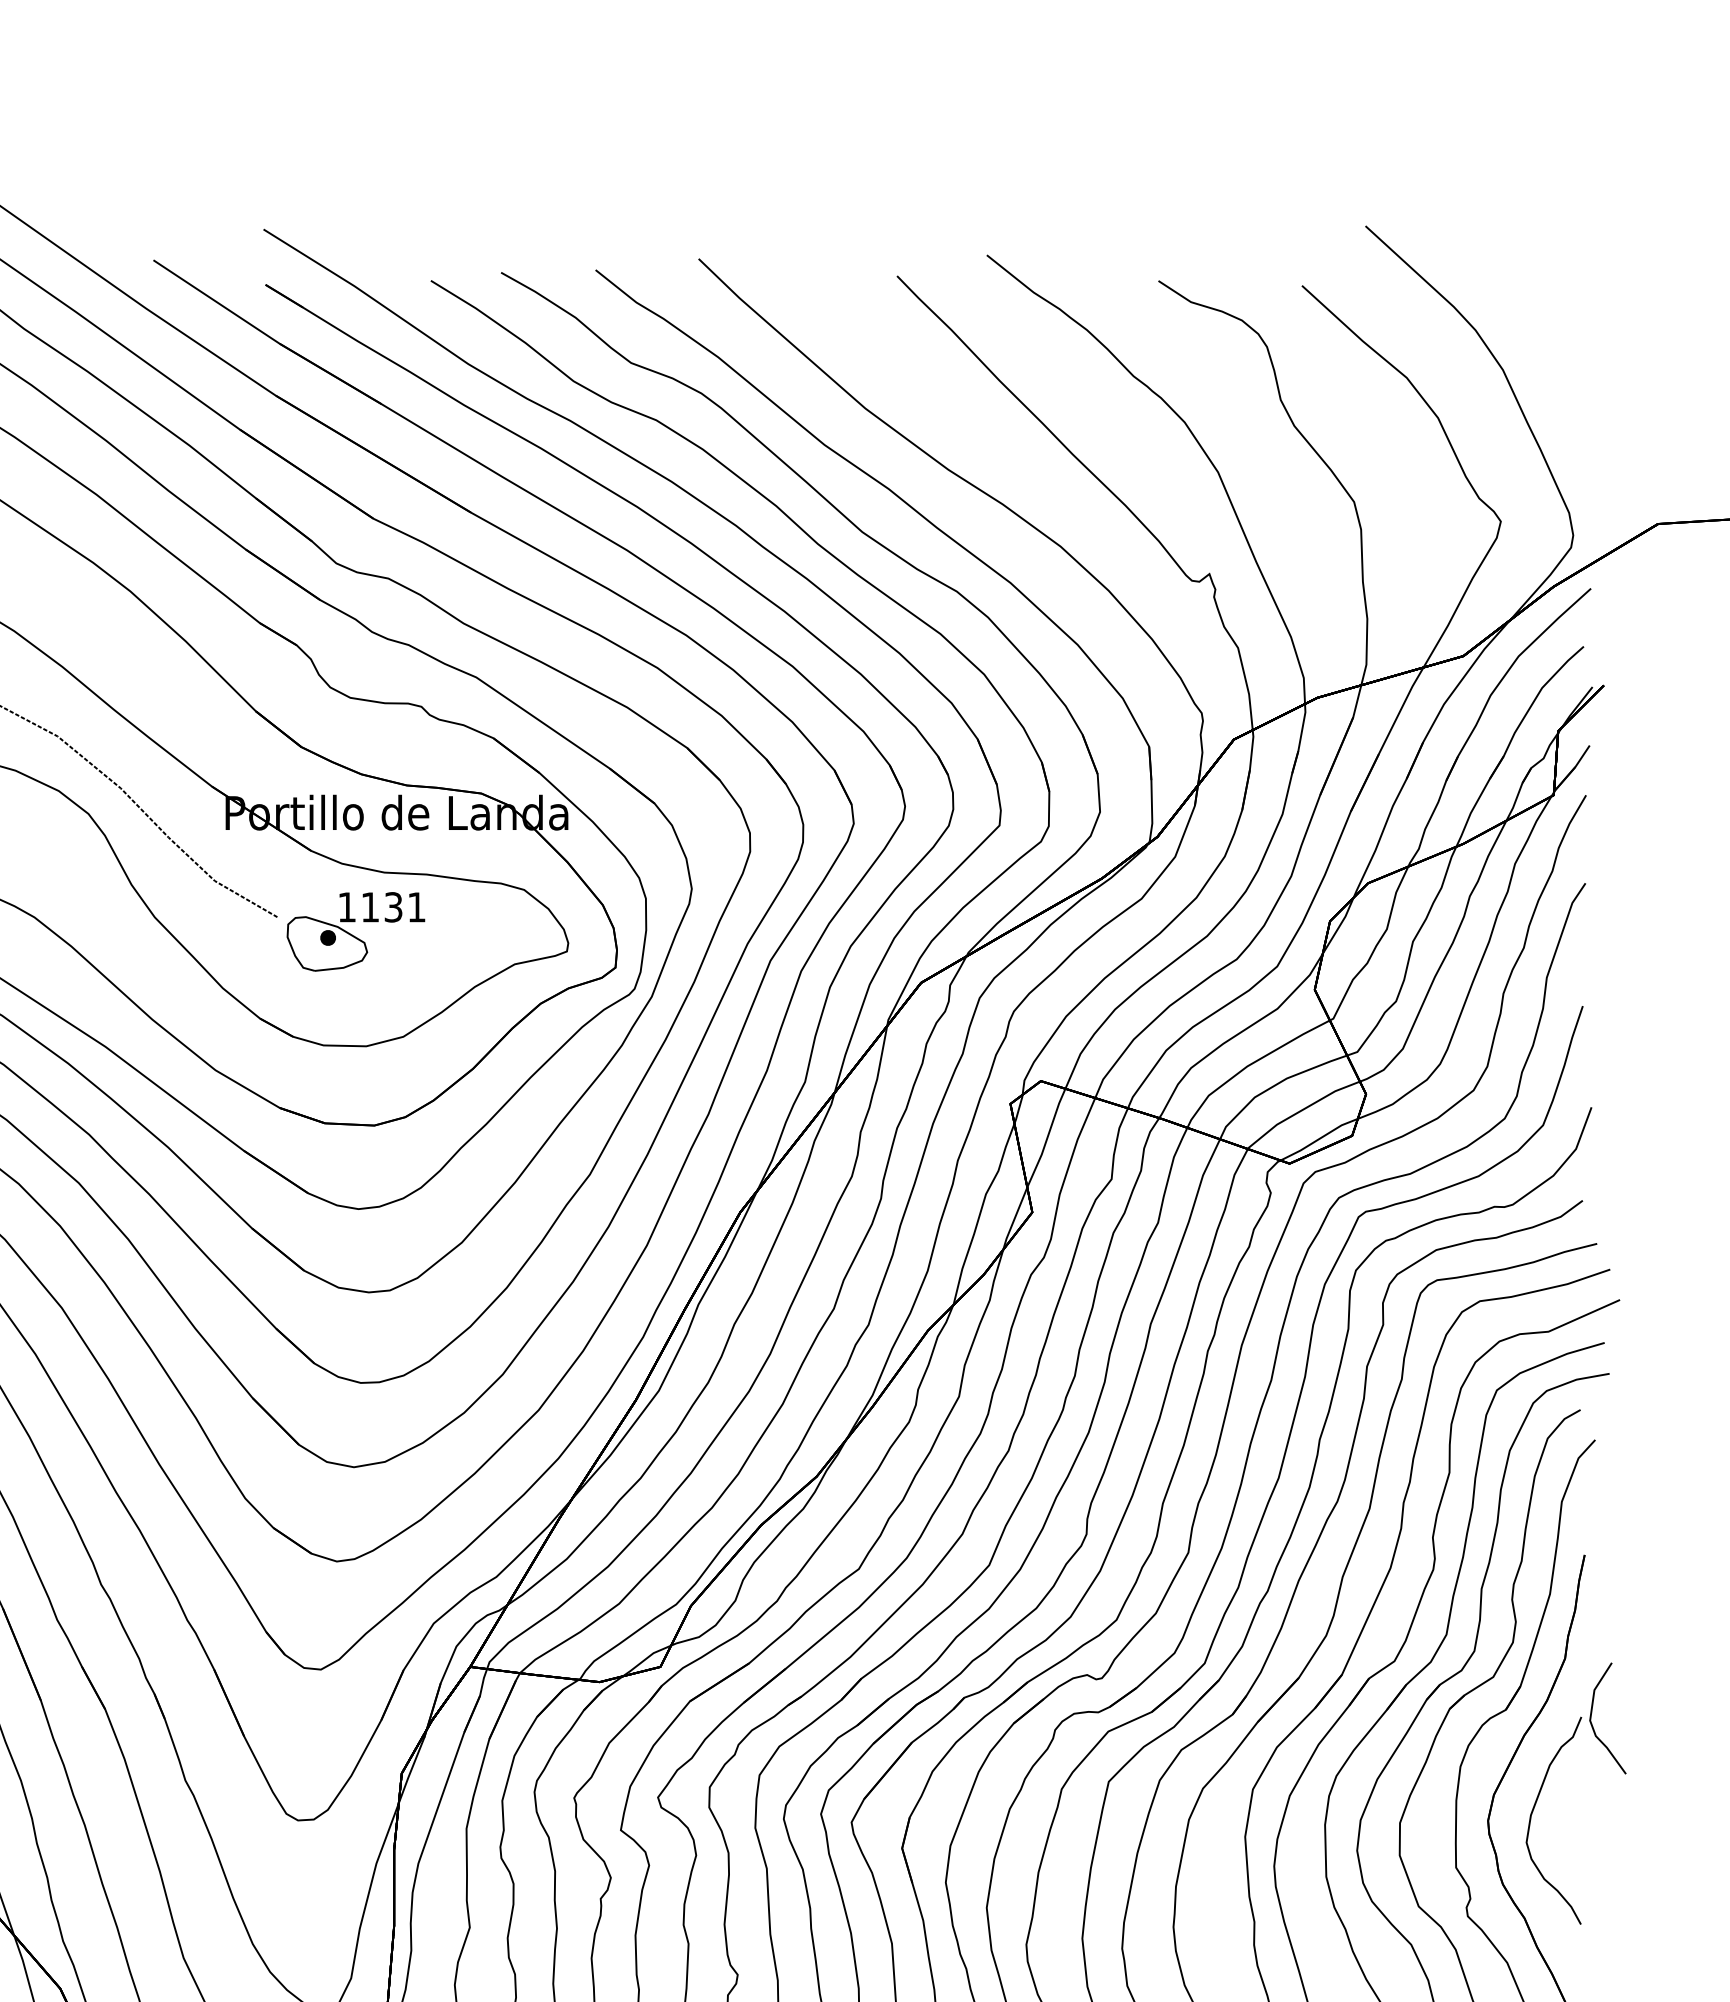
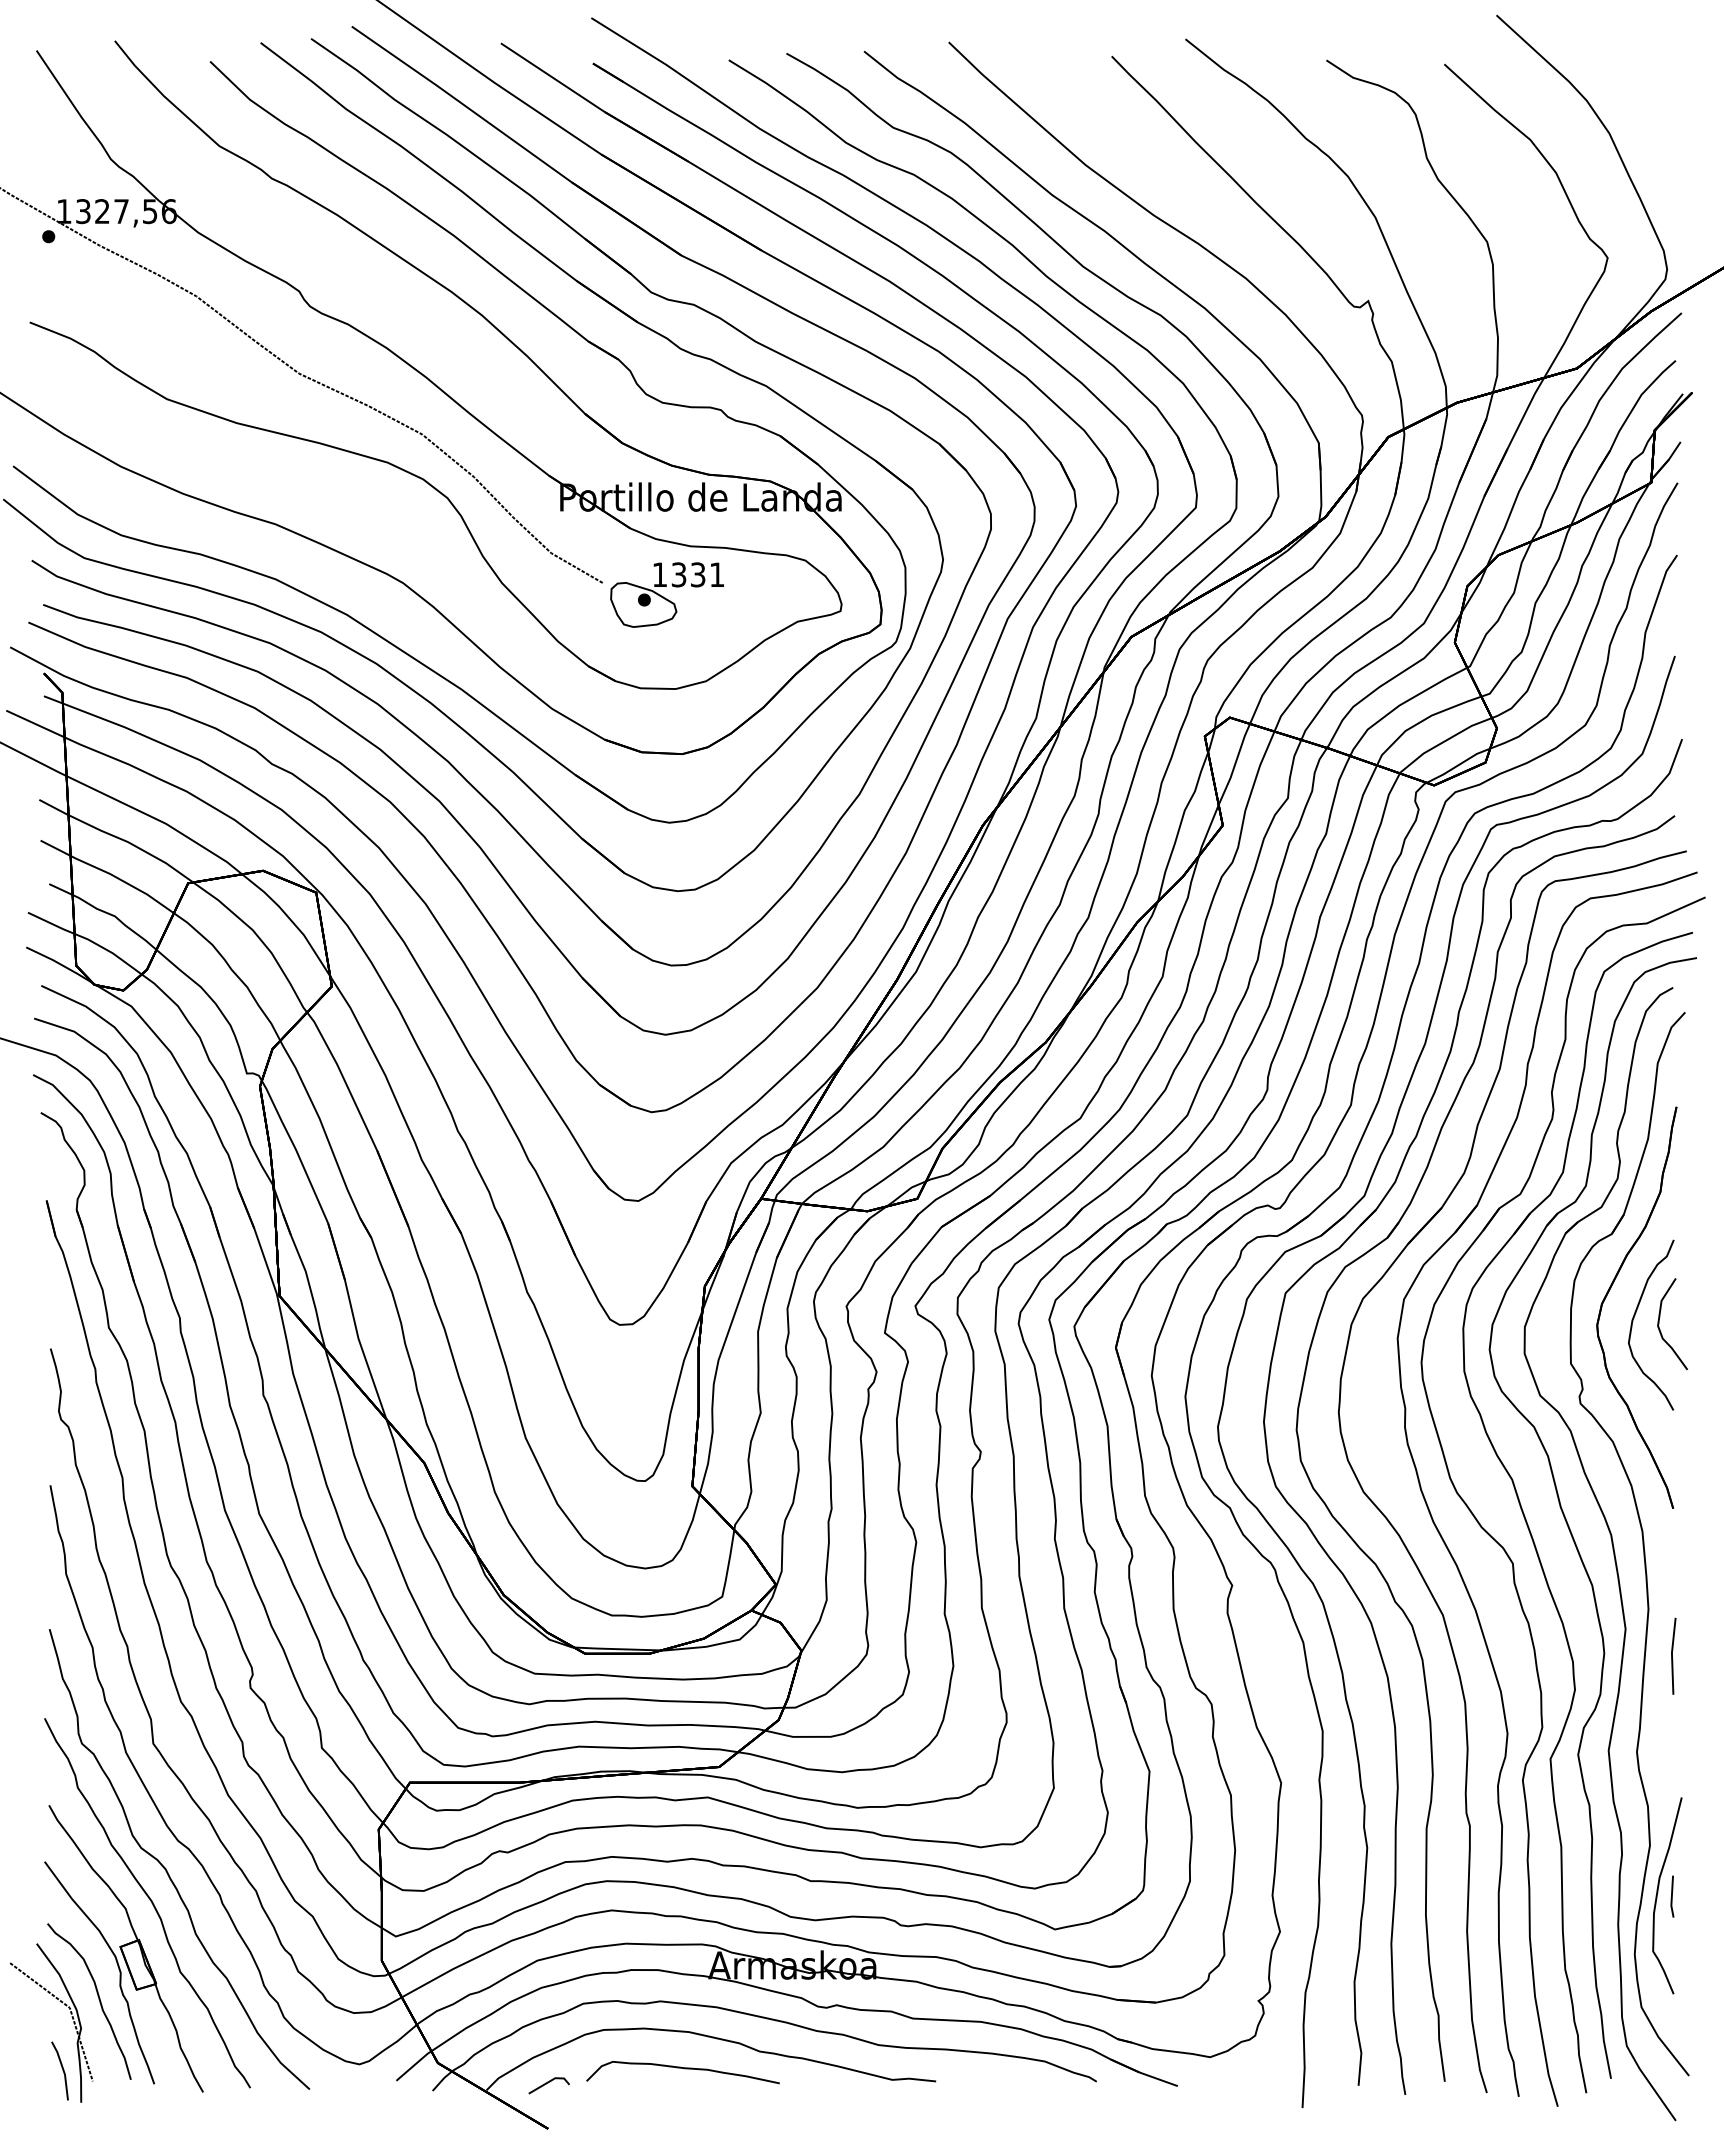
text: (369, 906) -> (678, 574), 1131 -> 1331
curve: (1591, 1718) -> (1659, 1324), moved

